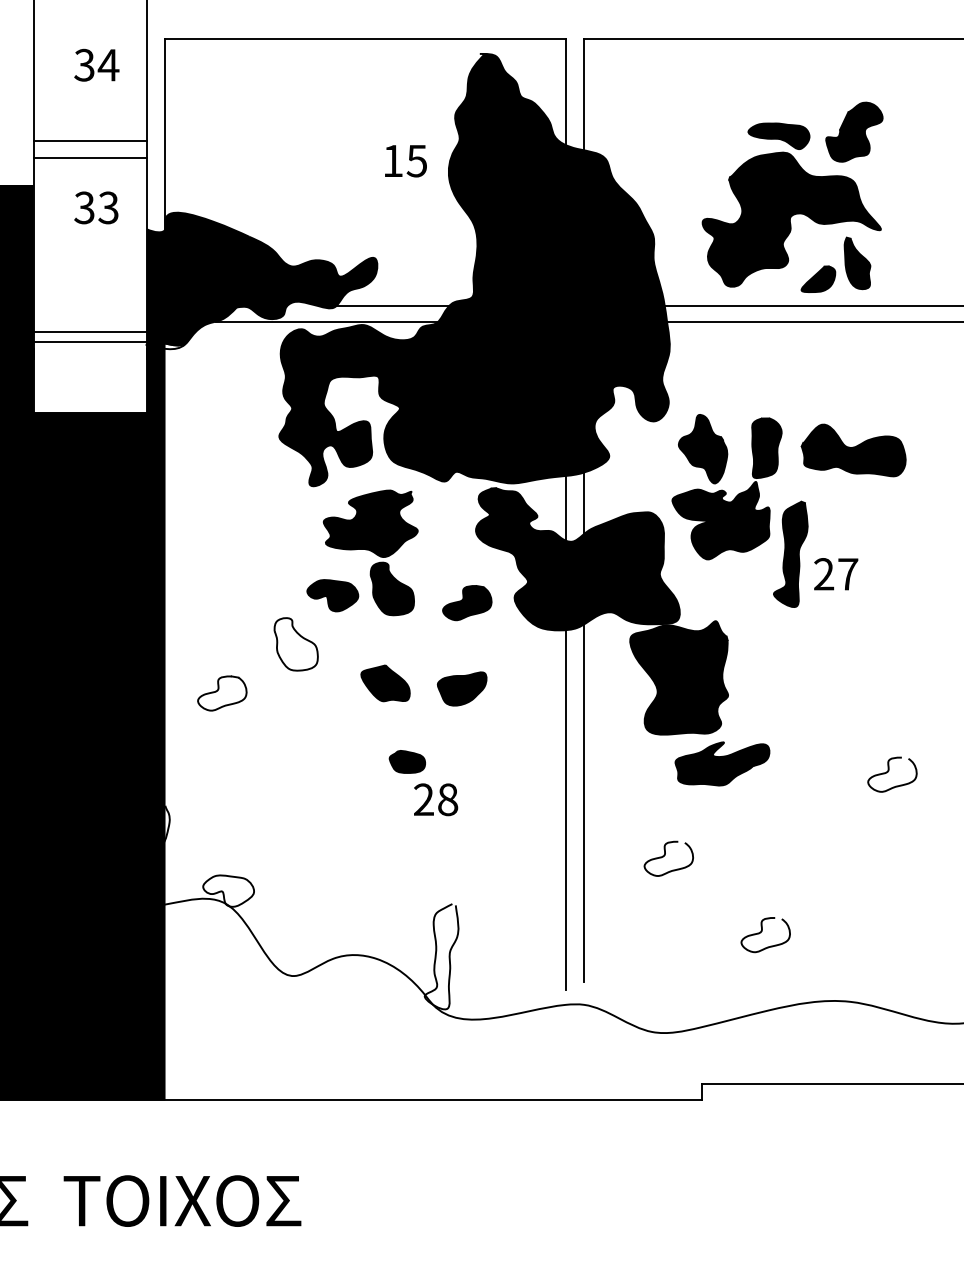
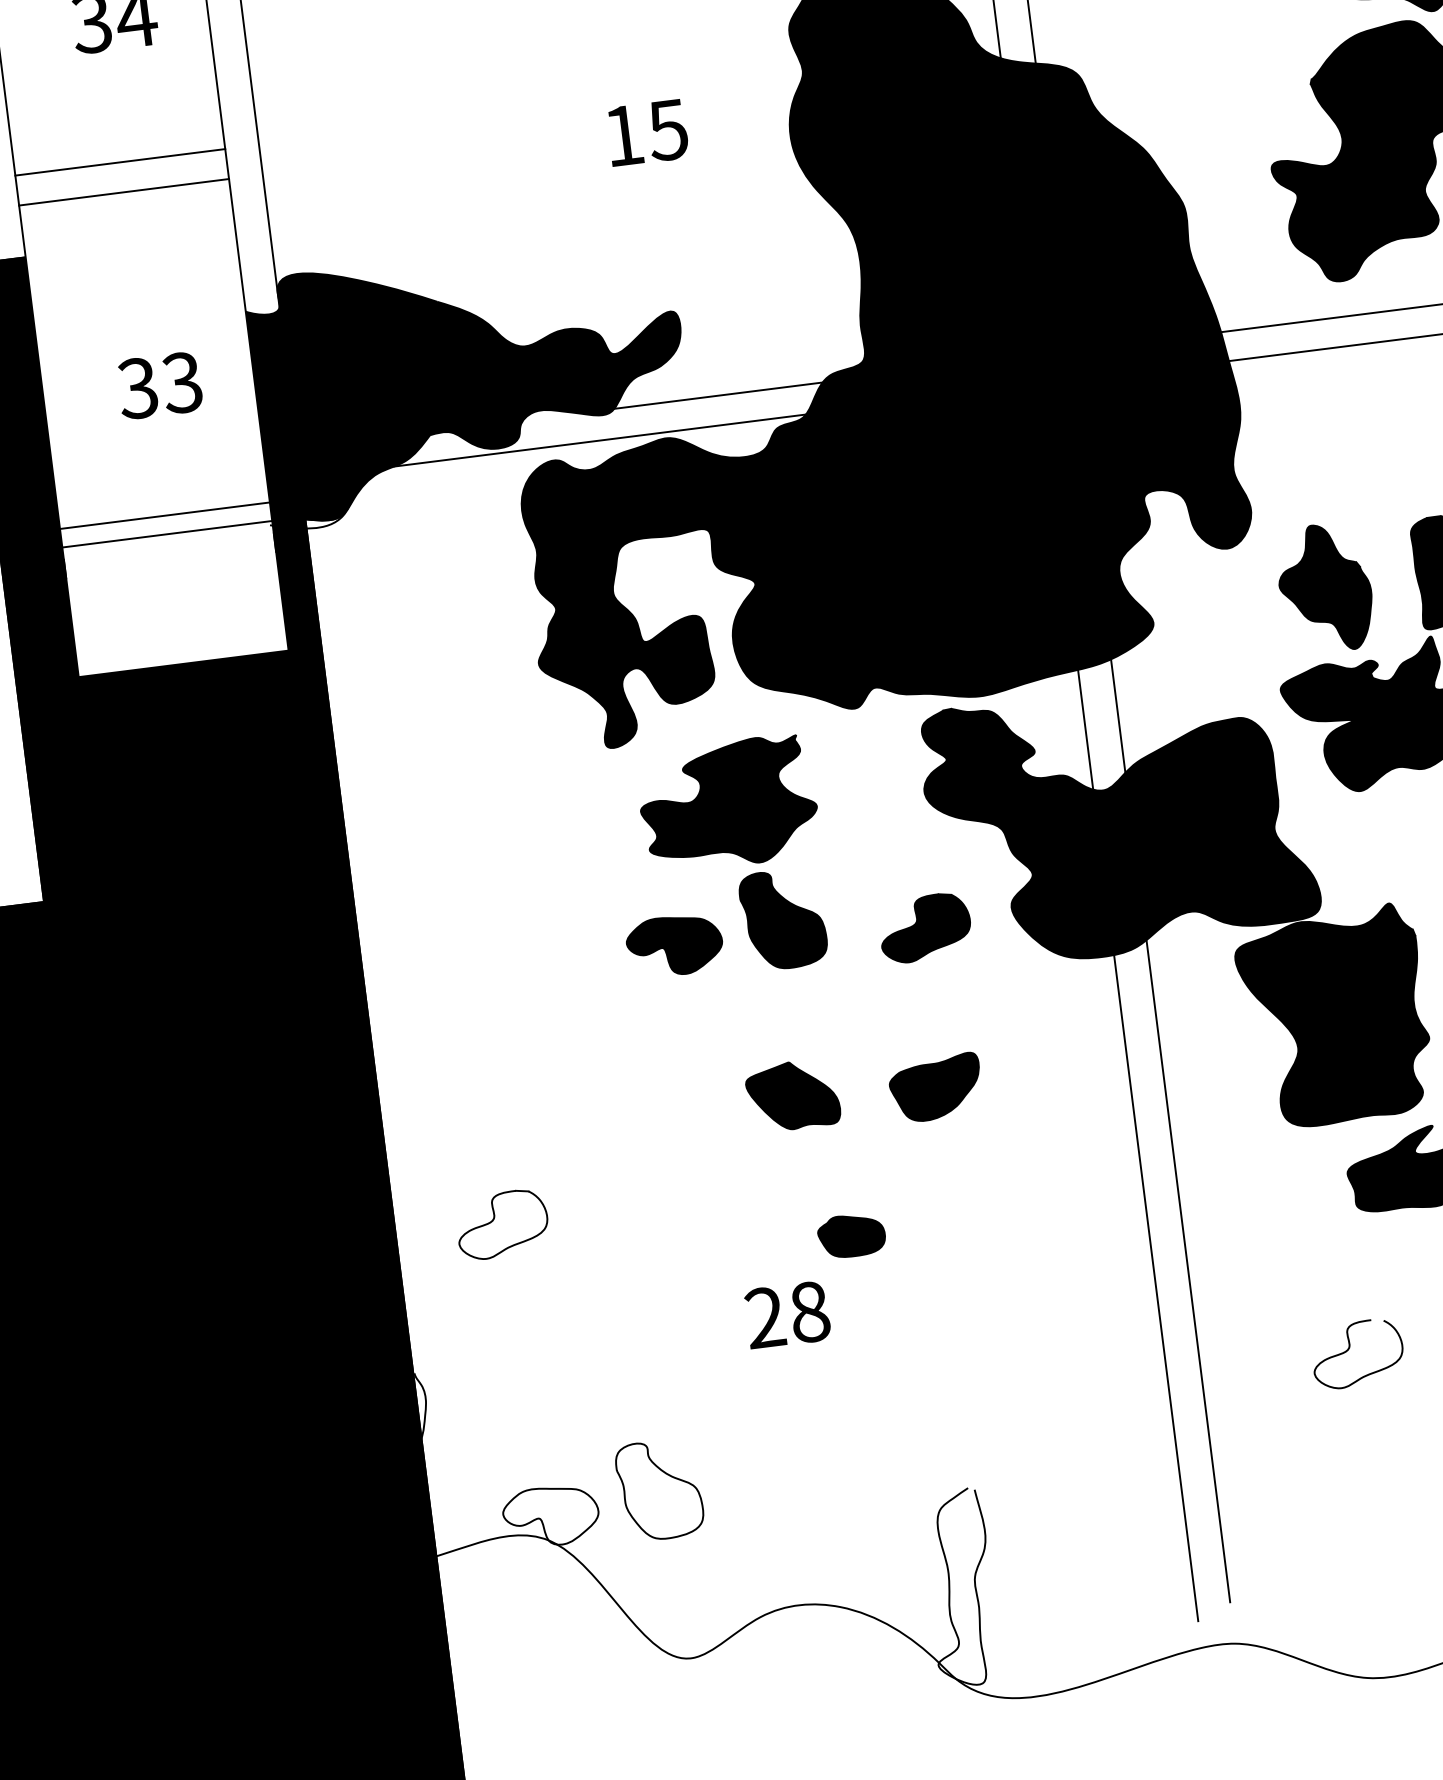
text: (405, 161) -> (646, 133), moved
text: (96, 207) -> (160, 384), moved
part: (295, 644) -> (658, 1490), moved
part: (222, 693) -> (502, 1224), moved
text: (436, 799) -> (788, 1314), moved

